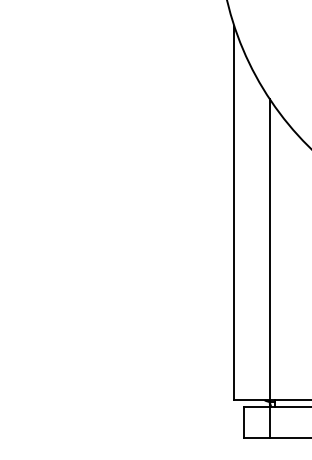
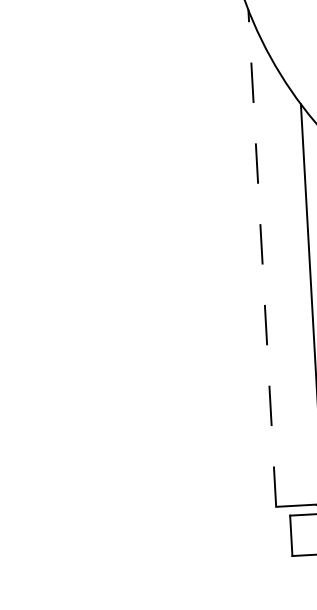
line: (234, 213) -> (262, 258), solid -> dashed

